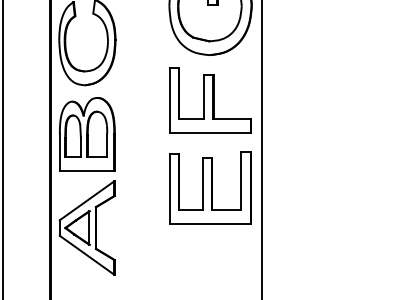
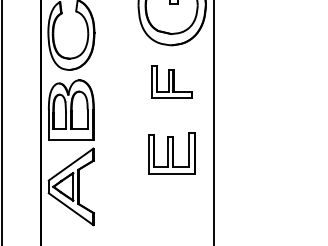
part: (209, 100) -> (171, 82), size x0.6
part: (209, 187) -> (171, 153), size x0.7

